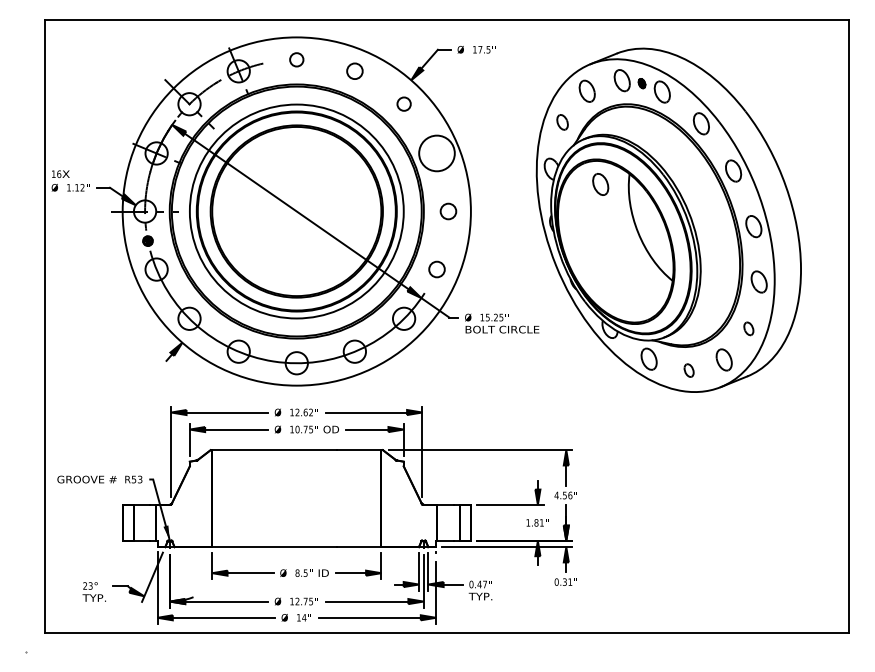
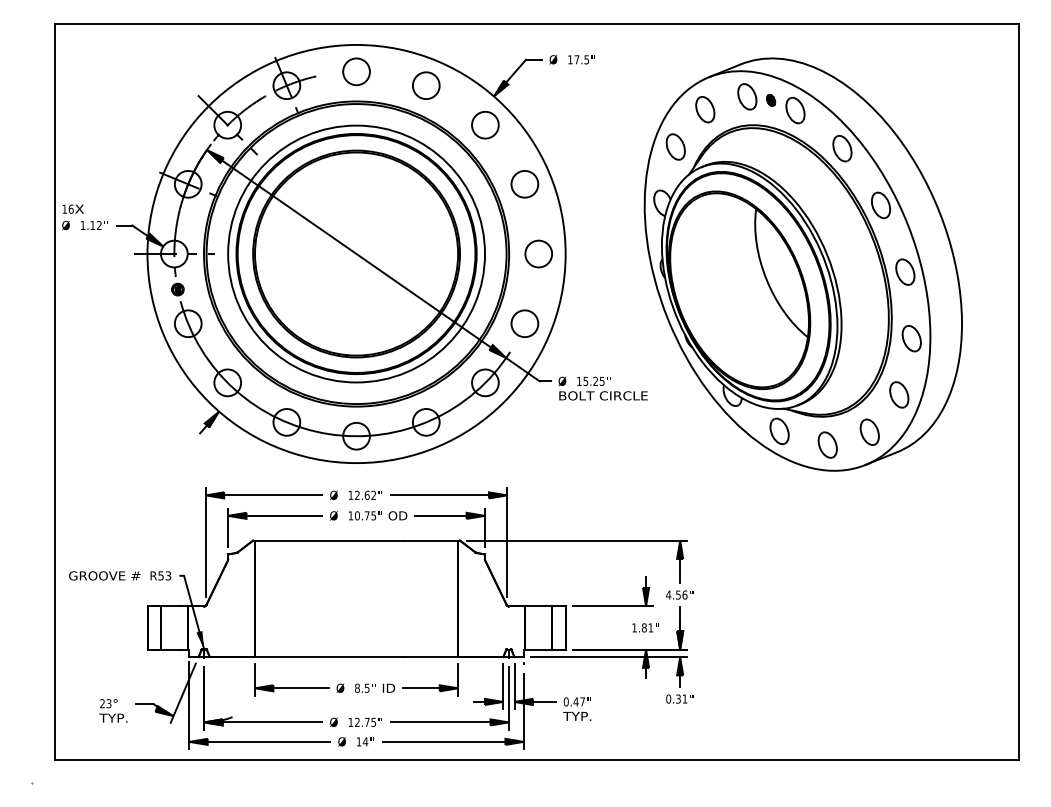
circle: (296, 59) -> (356, 71), size x1.67
circle: (355, 71) -> (426, 85), size x1.43
circle: (404, 103) -> (485, 124), size x1.67
part: (562, 121) -> (675, 146), size x1.43
circle: (436, 152) -> (524, 183), size x0.62
part: (600, 184) -> (721, 221), removed
circle: (448, 211) -> (538, 253), size x1.43
circle: (436, 269) -> (524, 323), size x1.43
part: (748, 328) -> (899, 394), size x1.67
part: (689, 370) -> (827, 444), size x1.67

